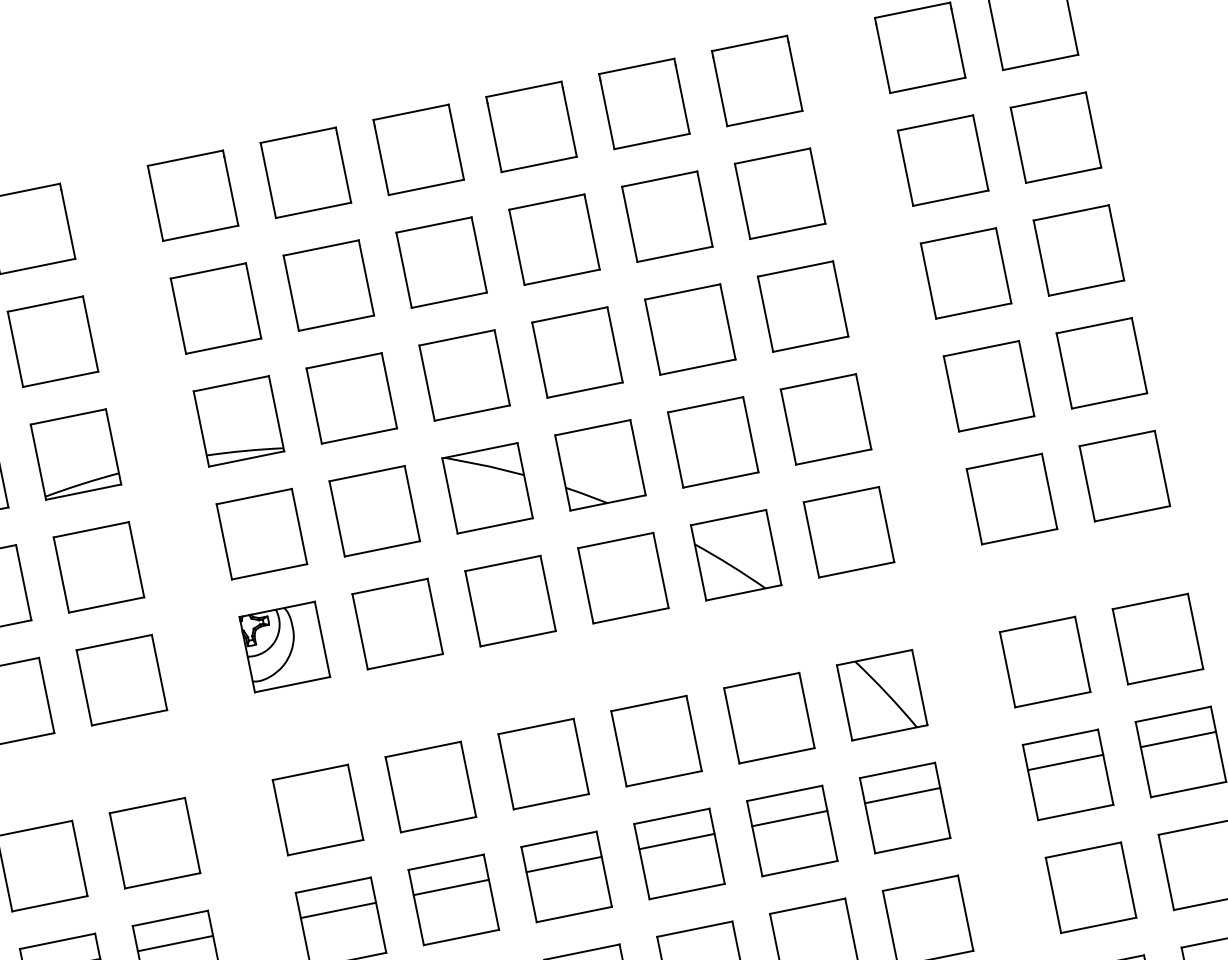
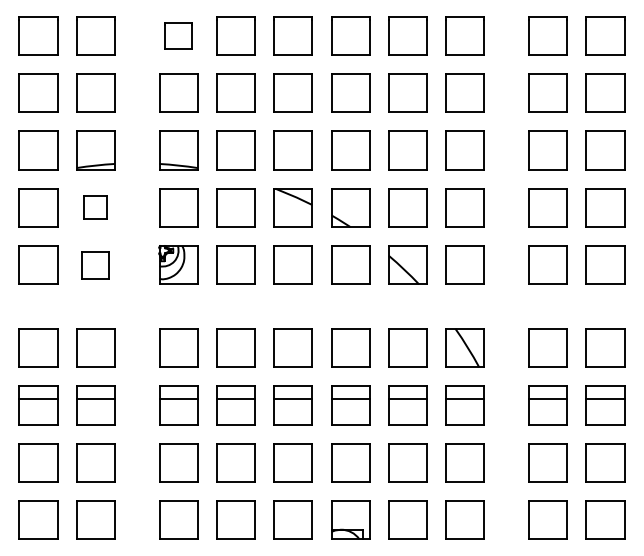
part: (192, 195) -> (178, 35), size x0.7
part: (98, 566) -> (95, 207), size x0.6
part: (121, 678) -> (95, 264), size x0.7

